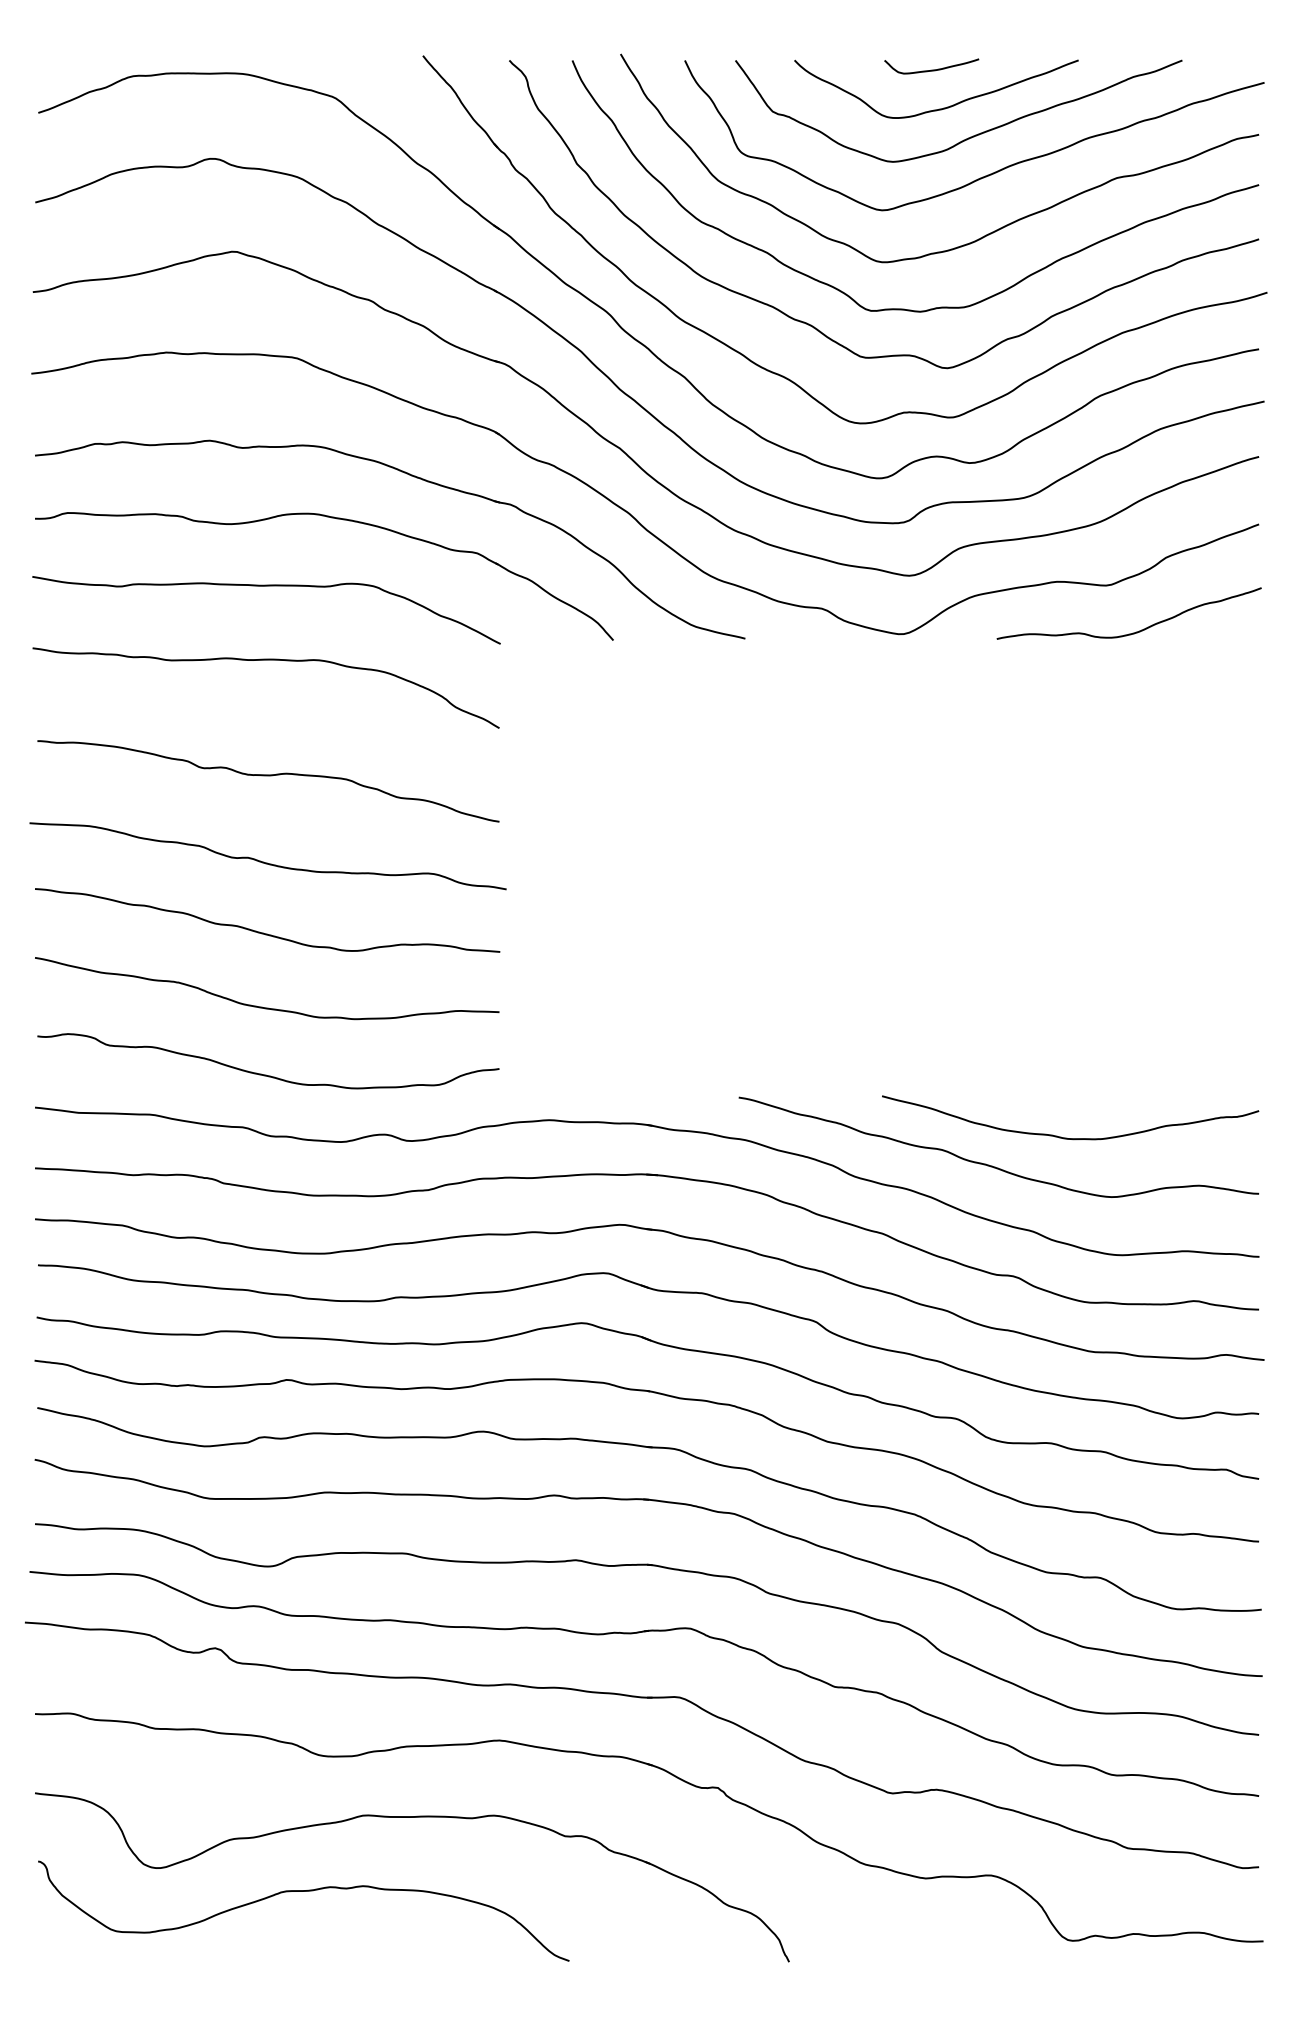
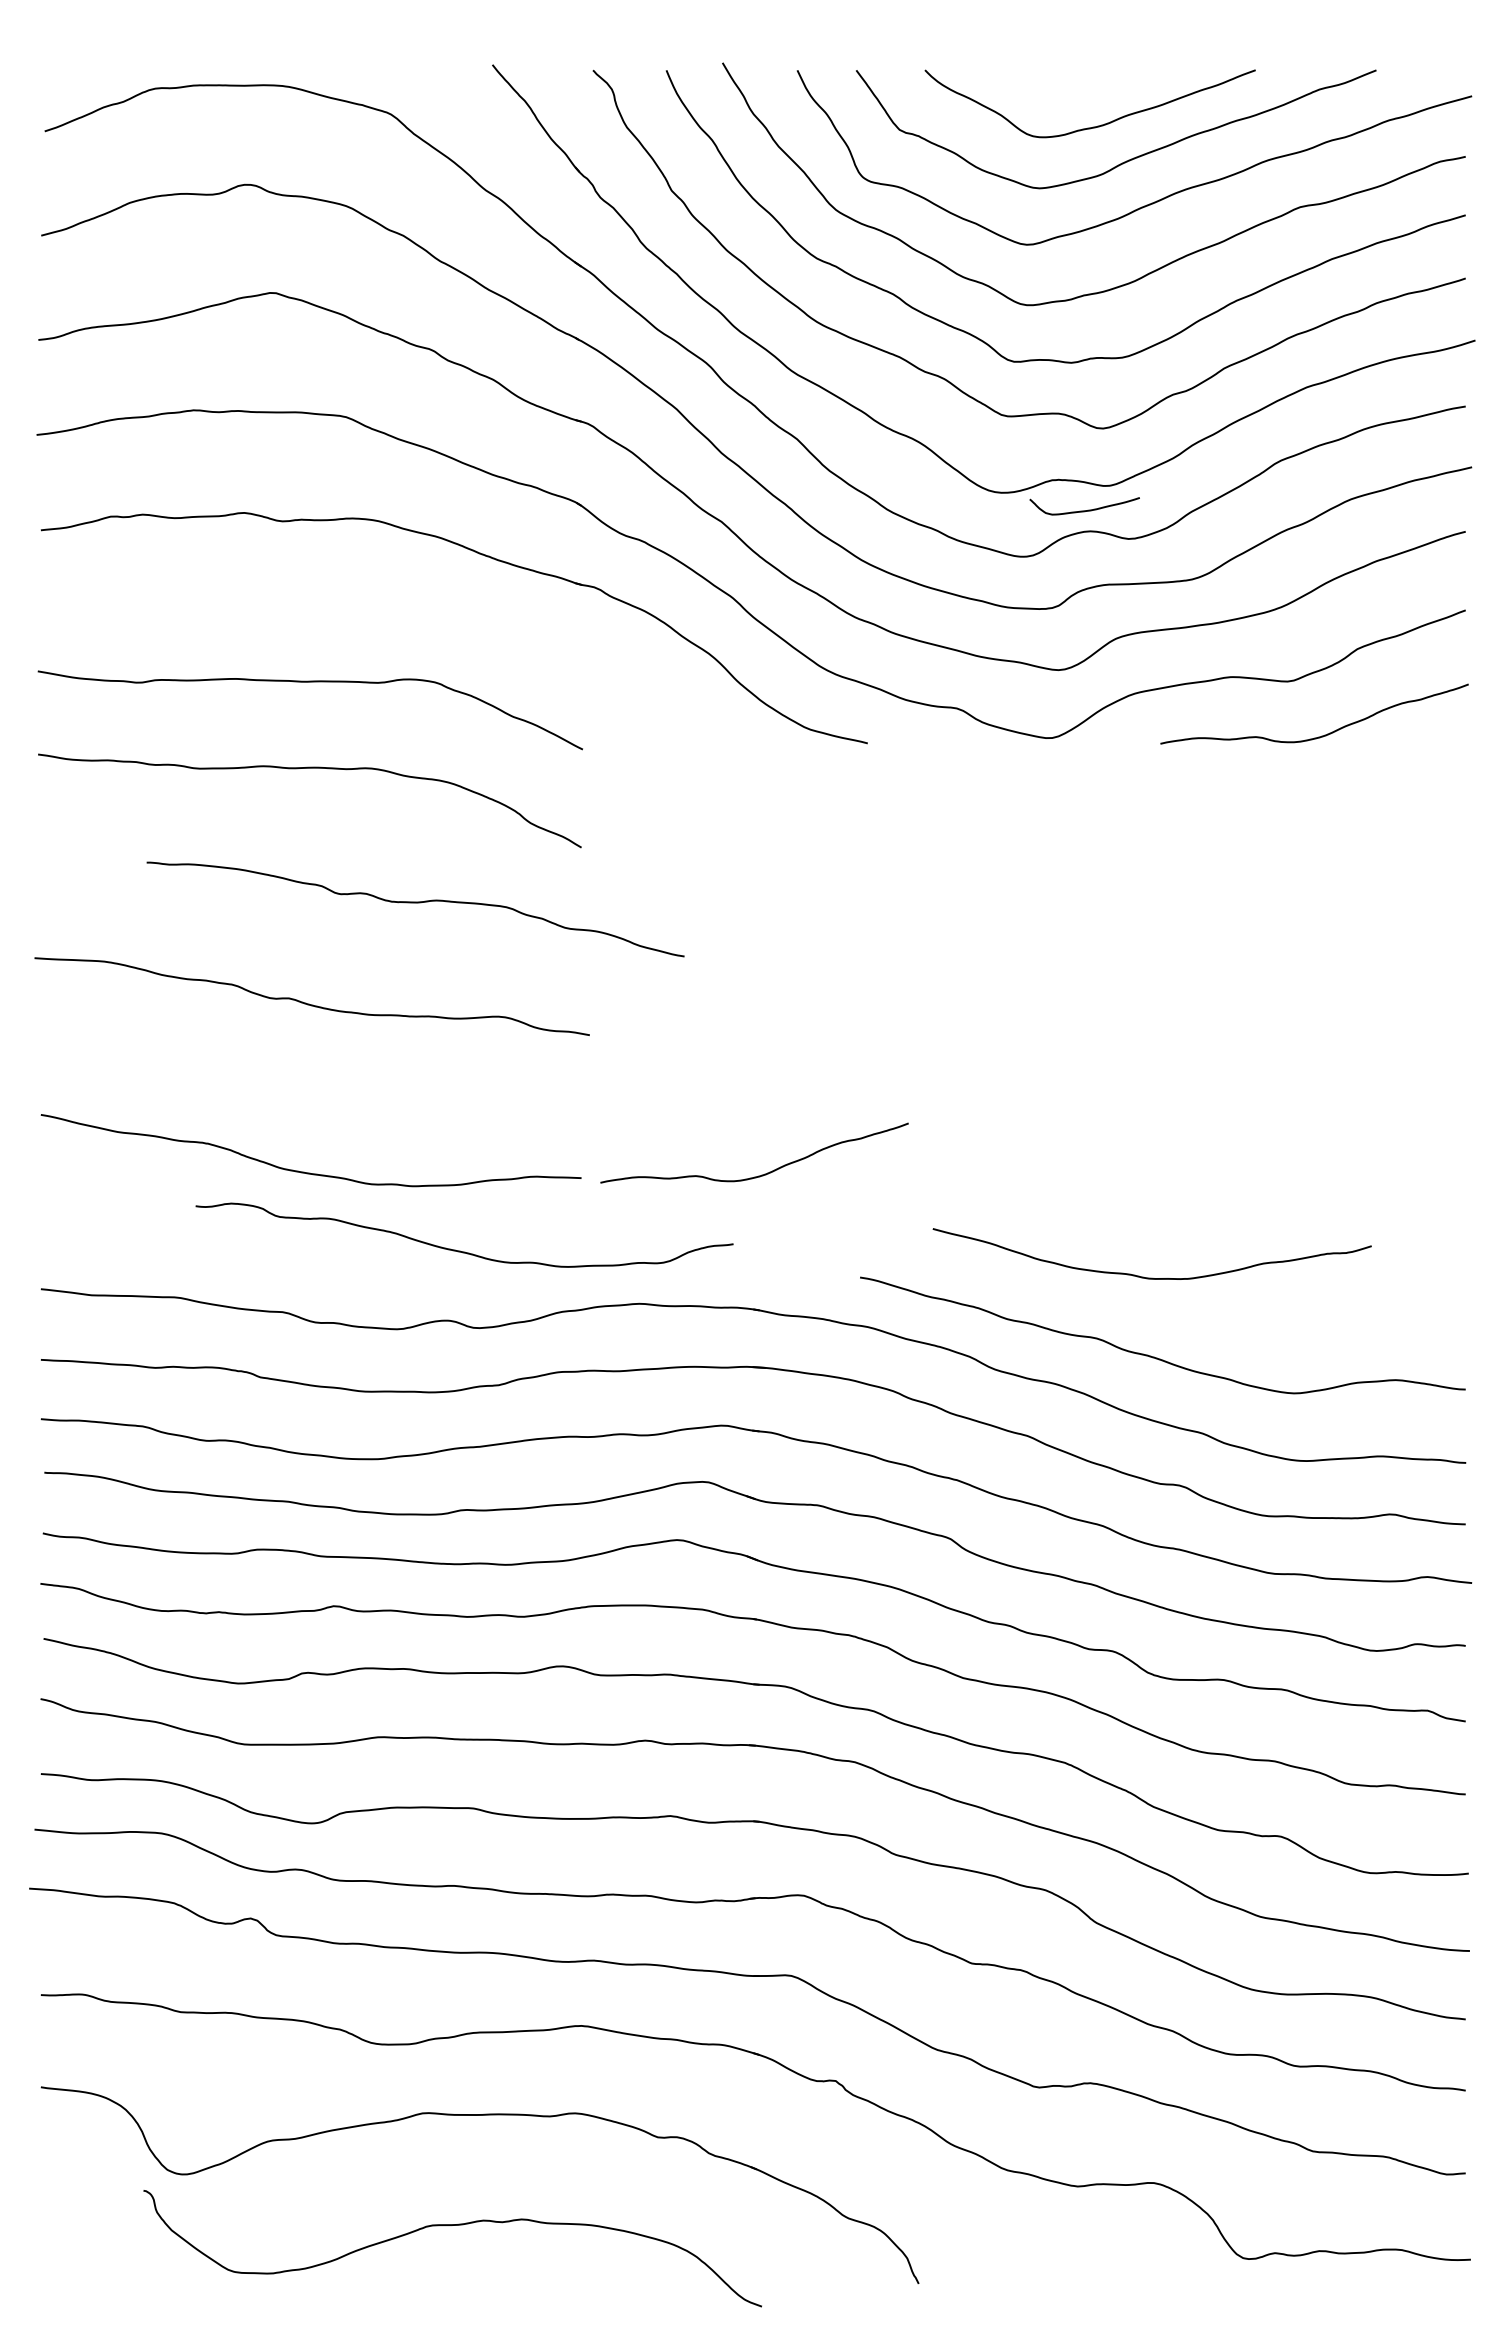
curve: (931, 70) -> (1084, 510), moved
part: (337, 519) -> (392, 604), removed
curve: (268, 776) -> (415, 903), moved
curve: (263, 932) -> (306, 1085), removed
curve: (654, 1009) -> (761, 1174), added
curve: (264, 1074) -> (460, 1250), moved
curve: (1069, 1137) -> (1151, 1277), moved
curve: (303, 1891) -> (452, 2225), moved

